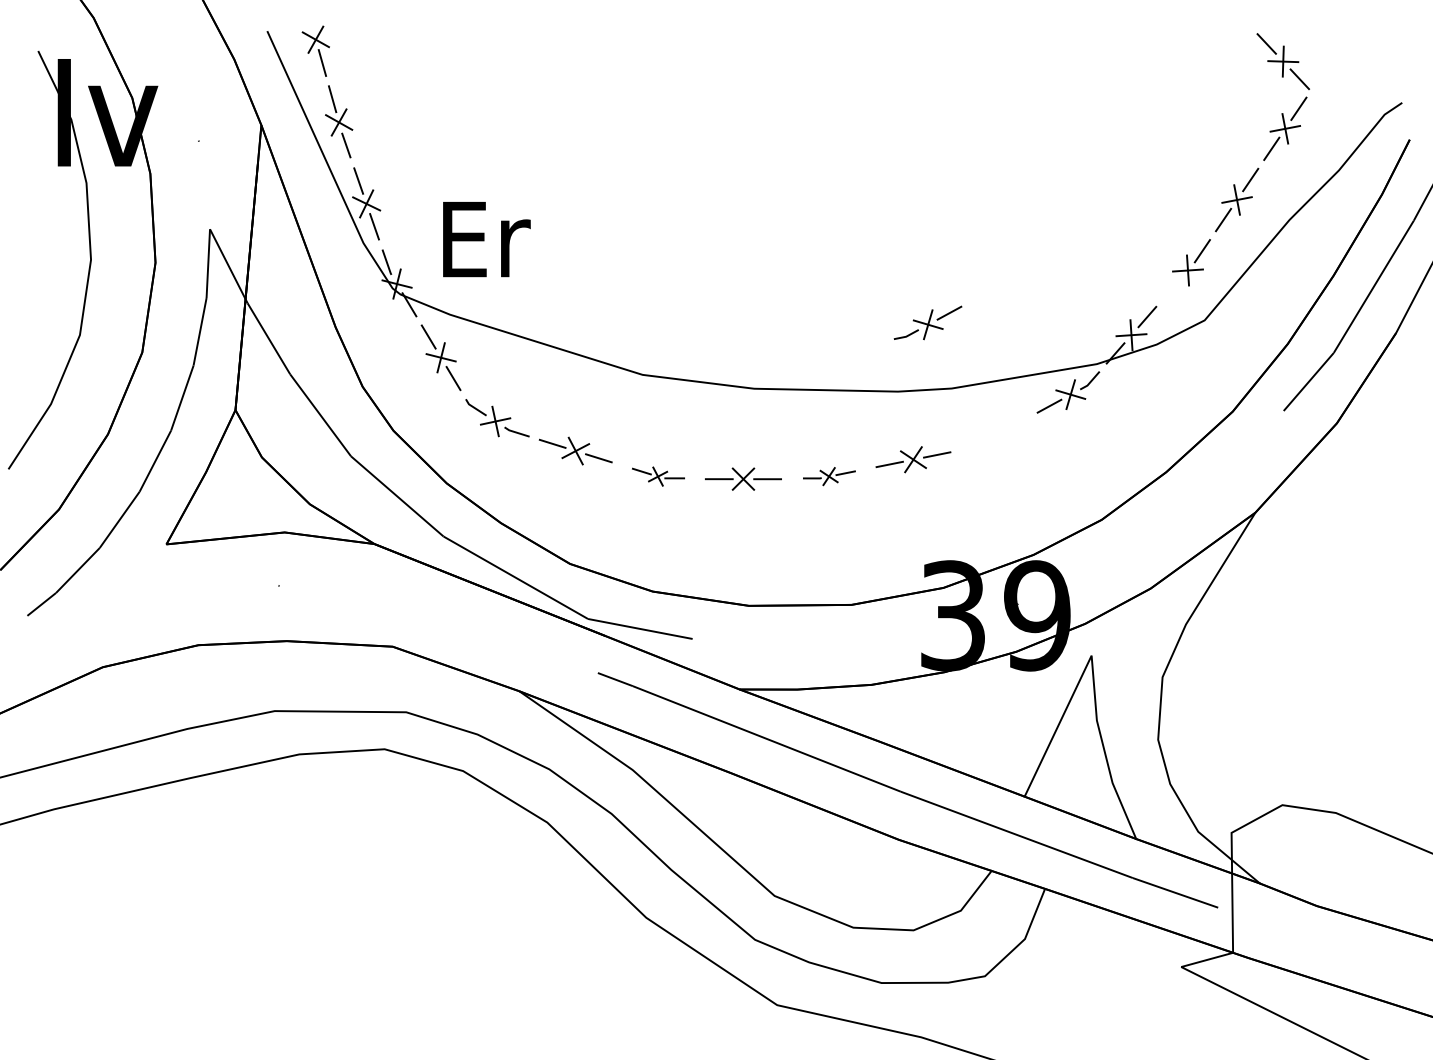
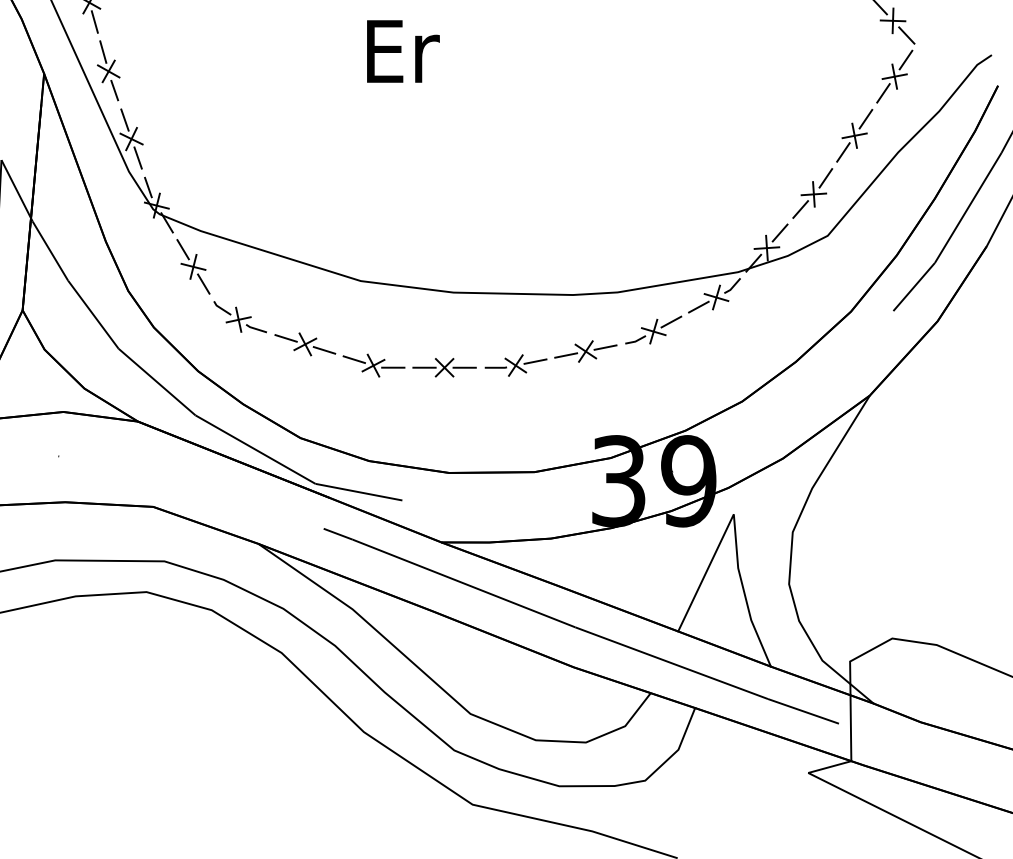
text: (486, 239) -> (403, 51), moved
line: (1171, 288) -> (800, 209), added
part: (927, 322) -> (653, 329), moved
part: (658, 476) -> (374, 365), size x1.43
part: (828, 476) -> (515, 365), size x1.43

